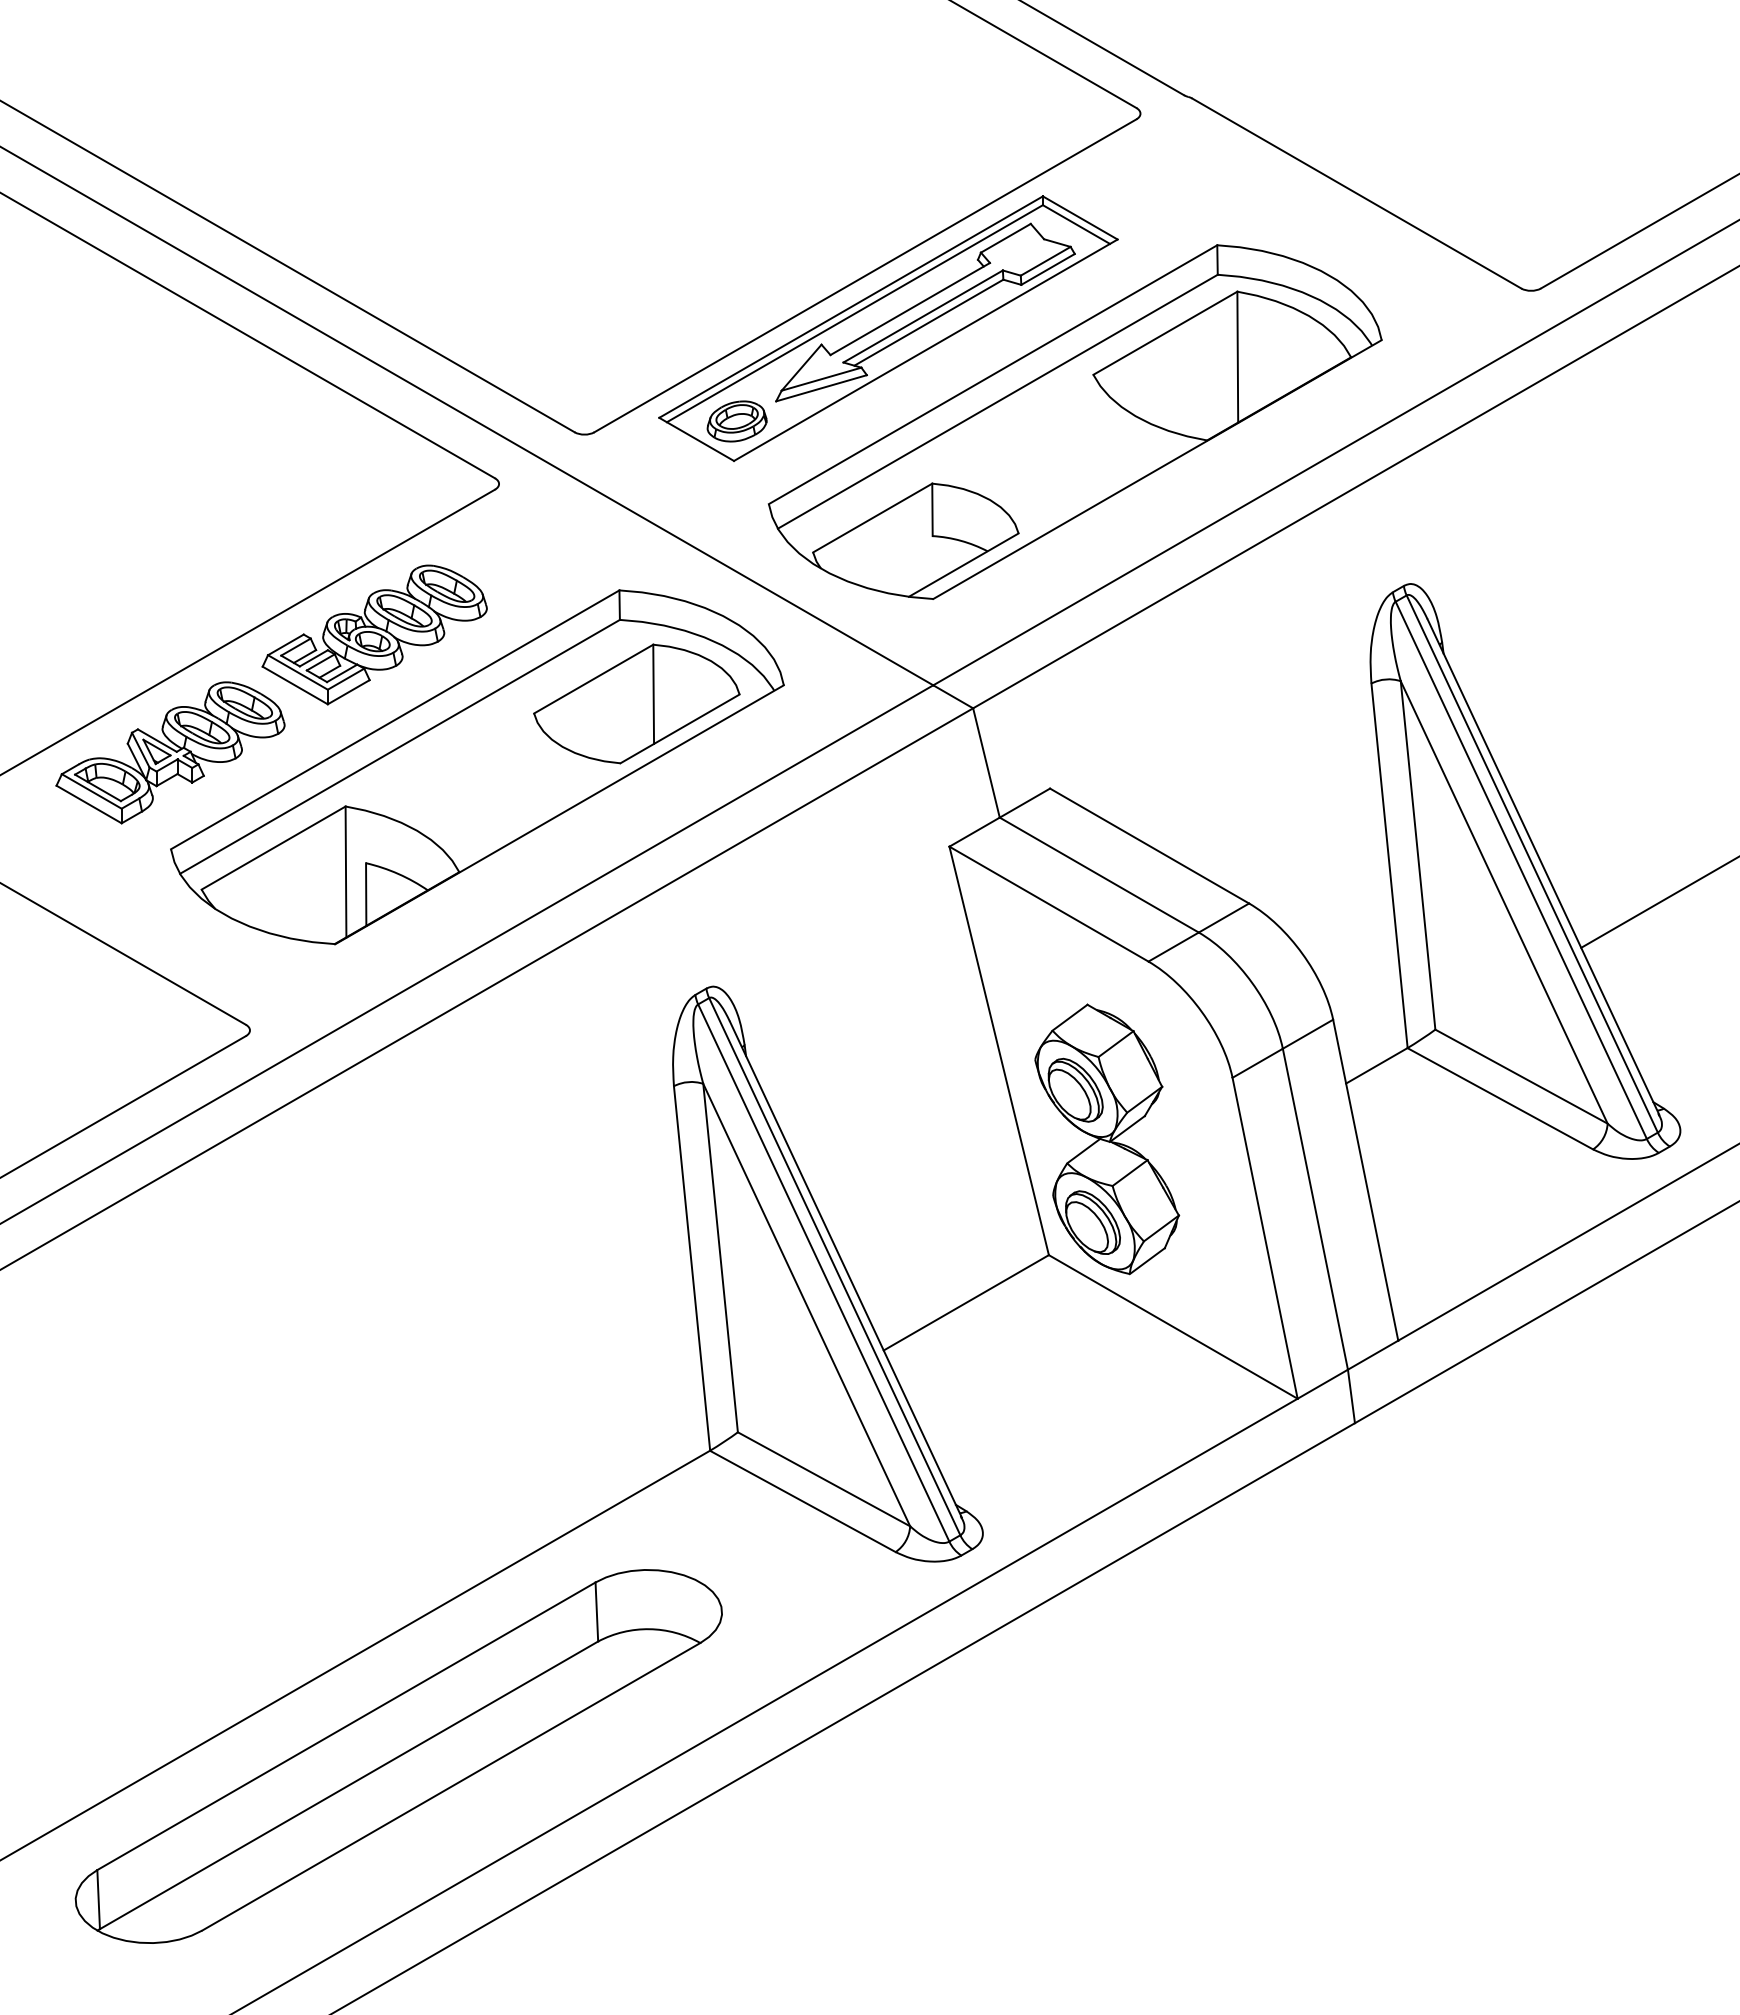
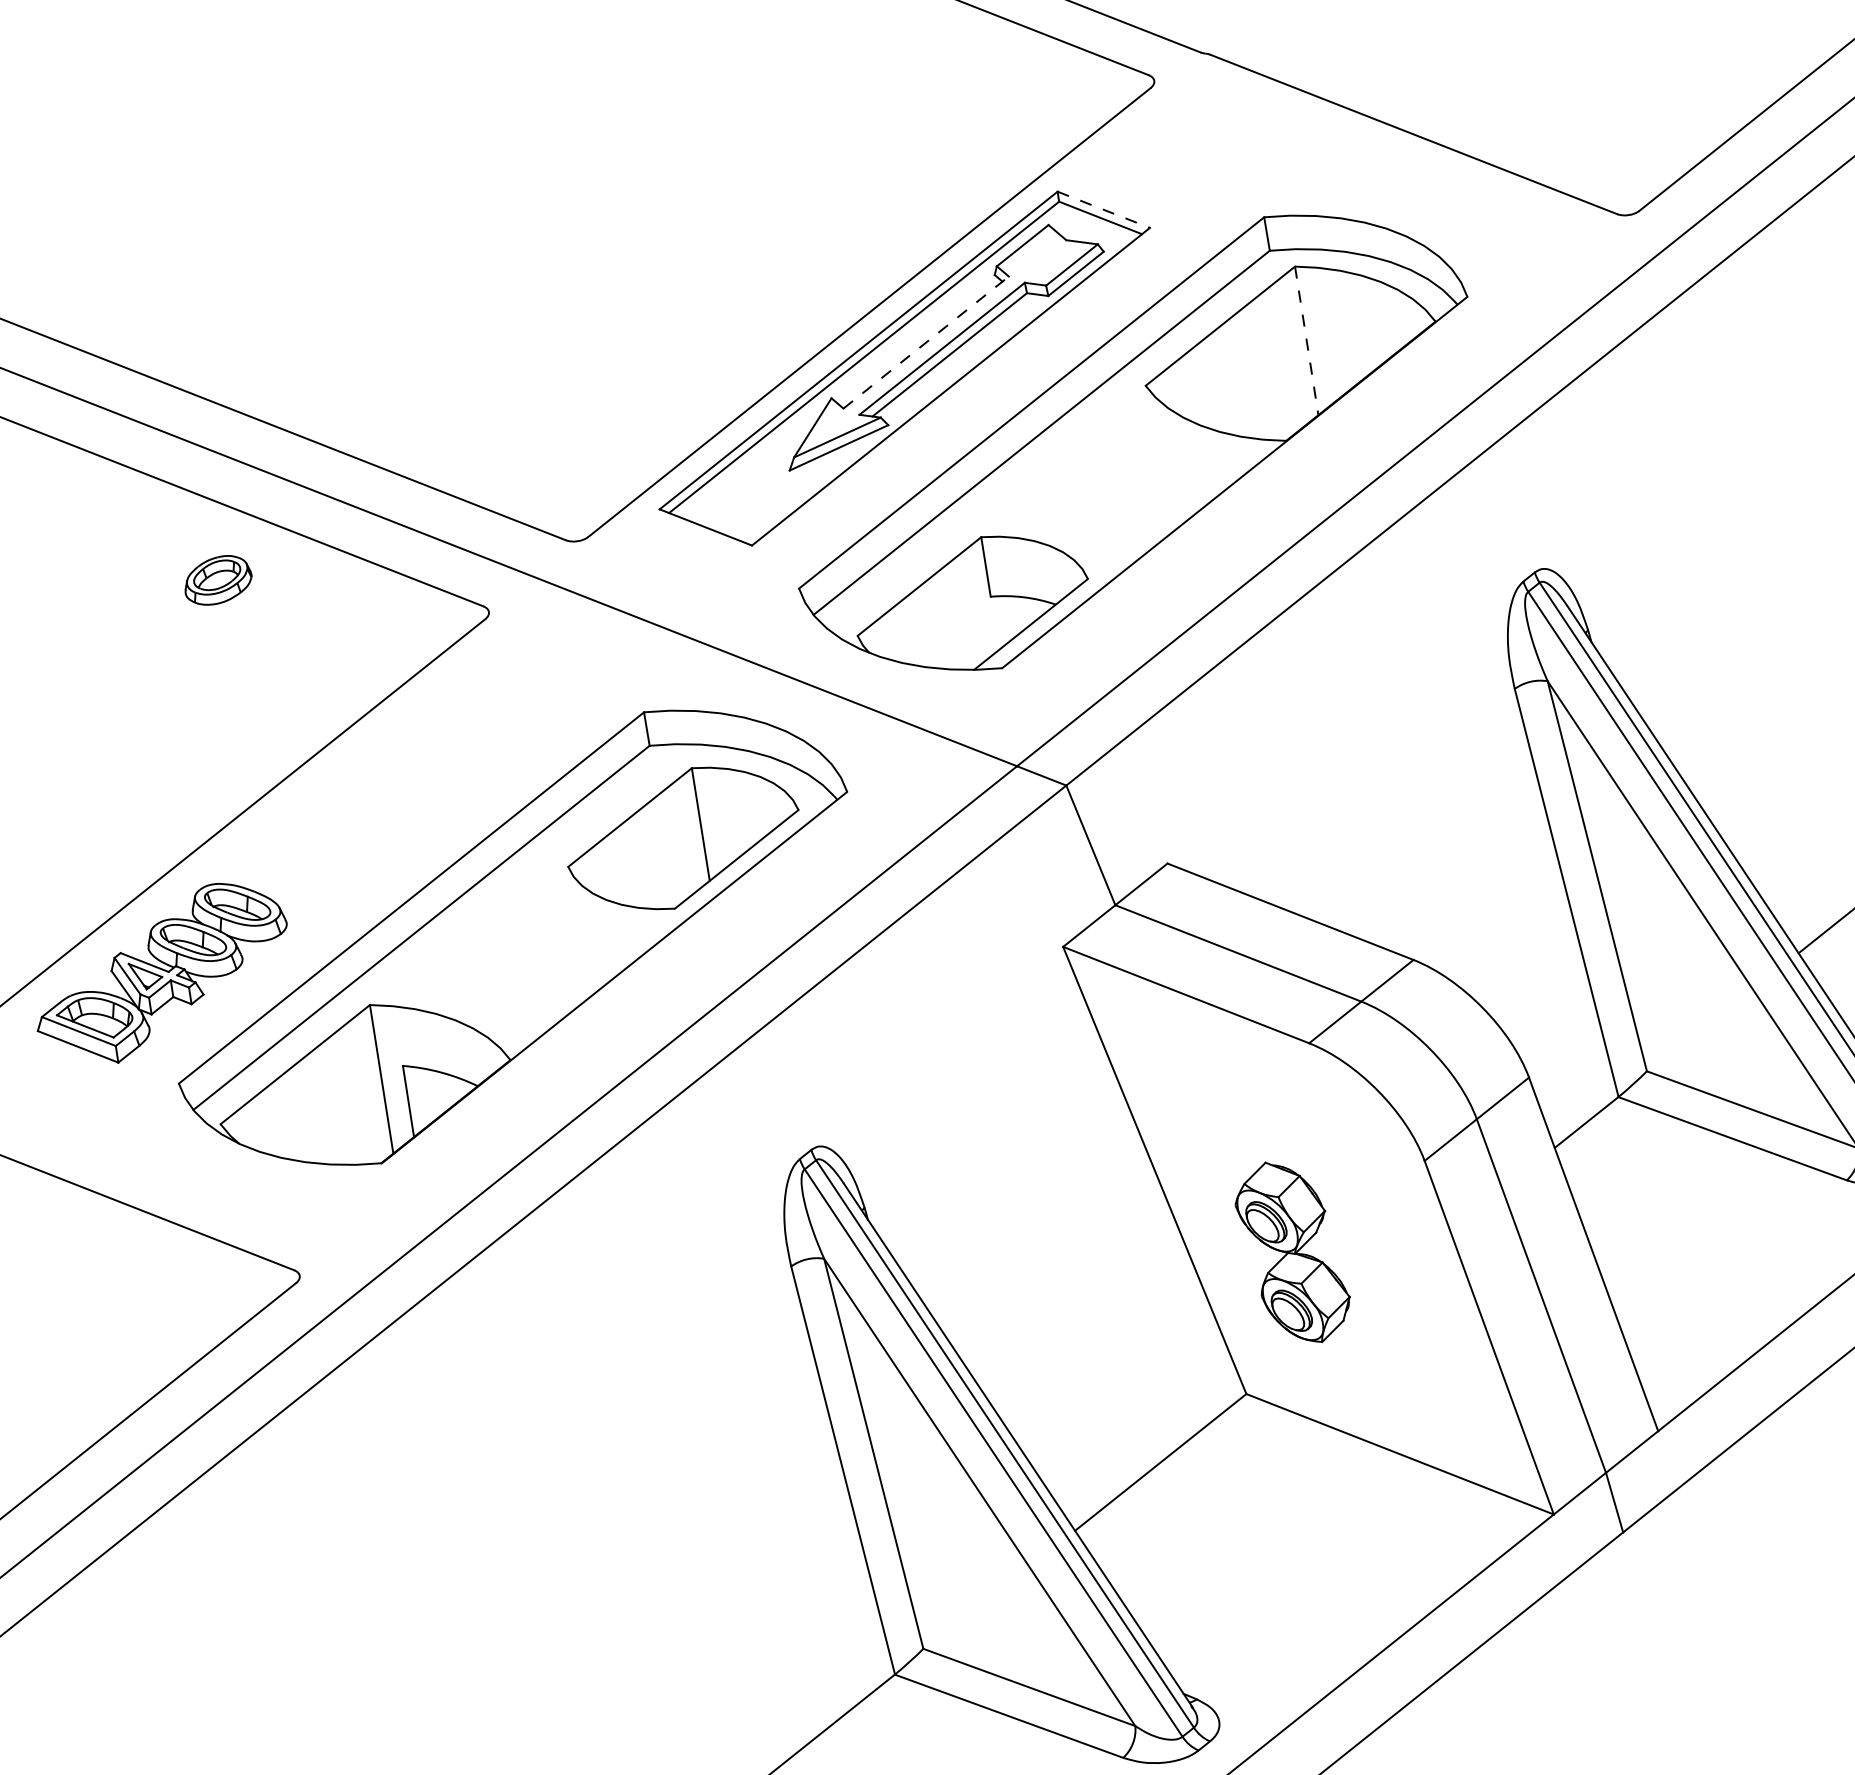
line: (1080, 218) -> (1104, 210), solid -> dashed
line: (910, 308) -> (926, 341), solid -> dashed
line: (1237, 357) -> (1306, 341), solid -> dashed
part: (736, 421) -> (217, 580), moved
part: (374, 634) -> (373, 804), removed
part: (1107, 1139) -> (1293, 1252), size x0.6

